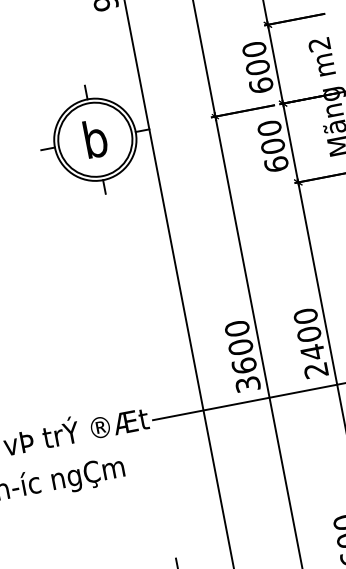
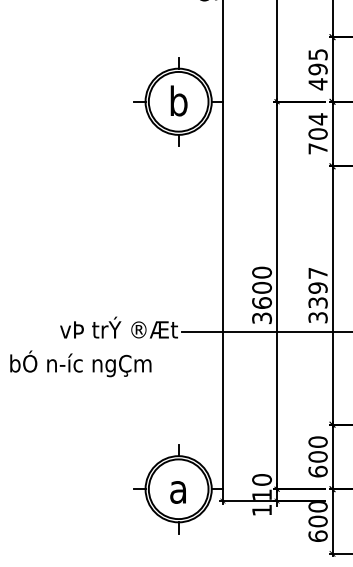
text: (257, 67) -> (317, 69), 600 -> 495
text: (272, 145) -> (317, 133), 600 -> 704
text: (310, 343) -> (317, 295), 2400 -> 3397

